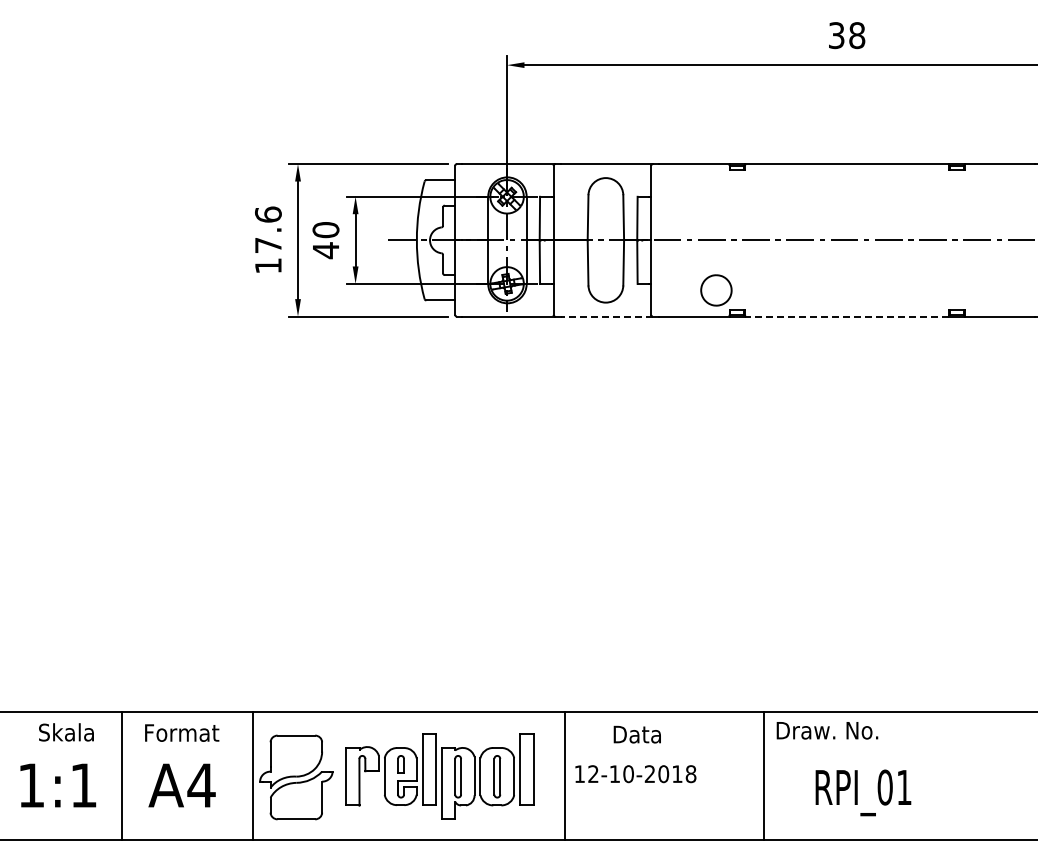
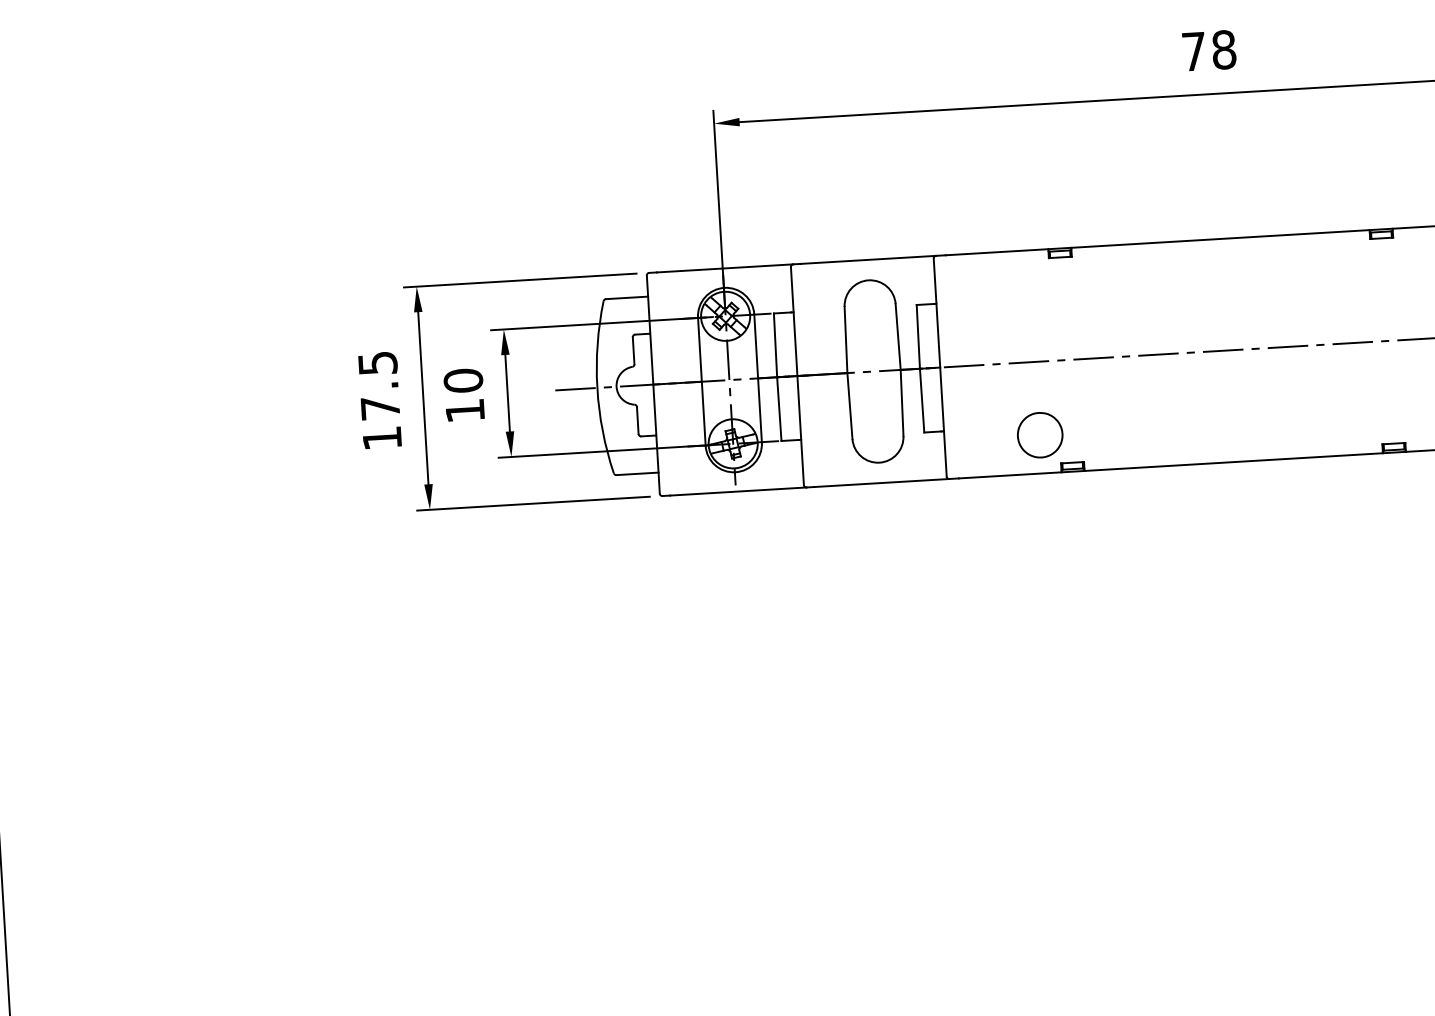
text: (836, 35) -> (1193, 51), 38 -> 78
text: (268, 214) -> (377, 363), 17.6 -> 17.5
text: (325, 250) -> (464, 410), 40 -> 10
line: (606, 316) -> (881, 482), dashed -> solid
line: (847, 316) -> (1234, 461), dashed -> solid

